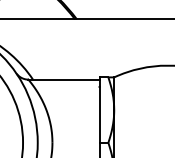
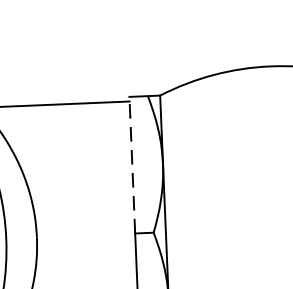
line: (99, 110) -> (132, 166), solid -> dashed

